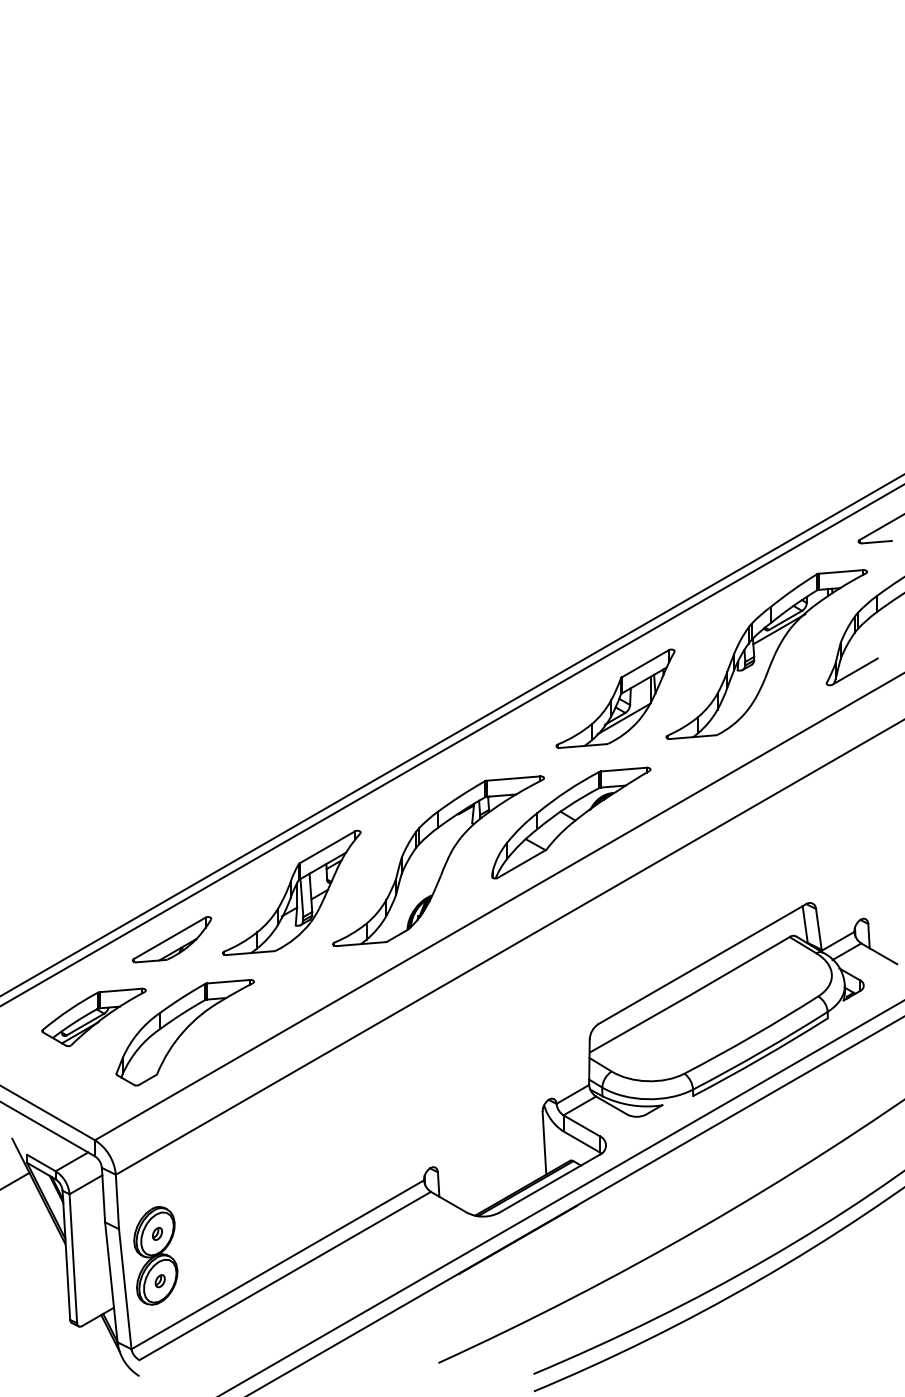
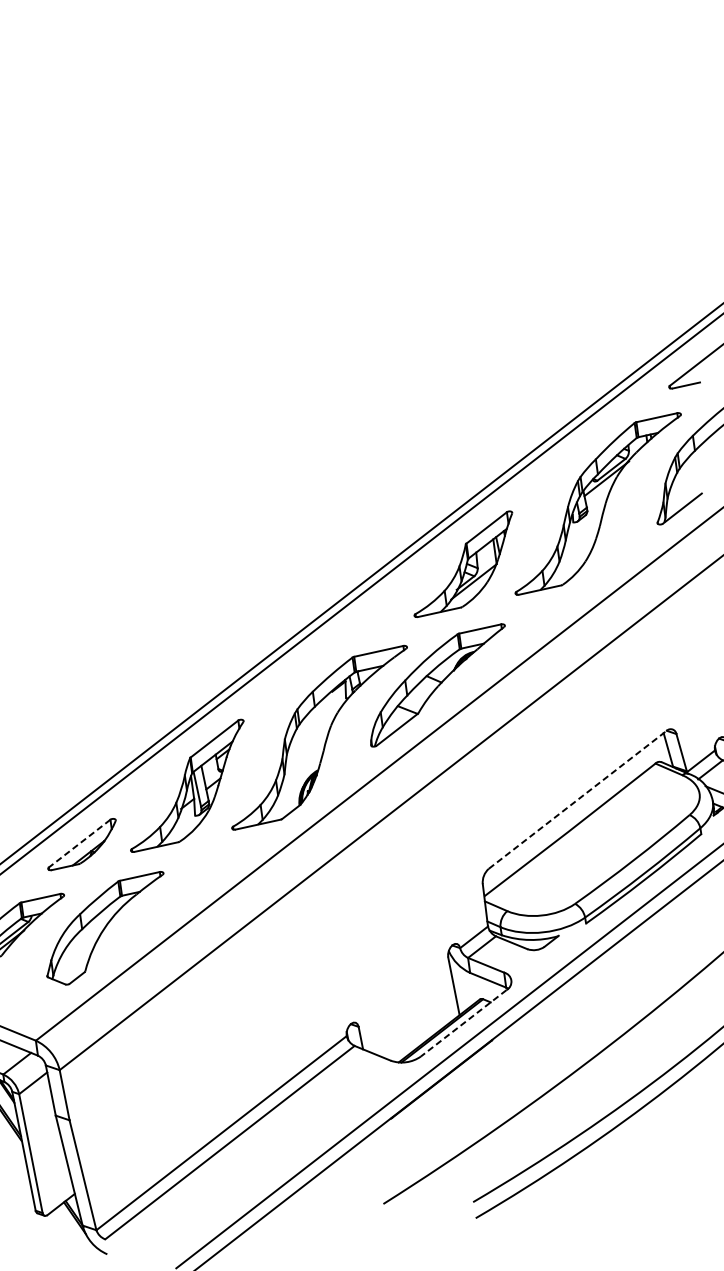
line: (169, 938) -> (79, 843), solid -> dashed
line: (702, 964) -> (578, 800), solid -> dashed
line: (549, 1183) -> (463, 1023), solid -> dashed
part: (155, 1255) -> (106, 1140), removed

